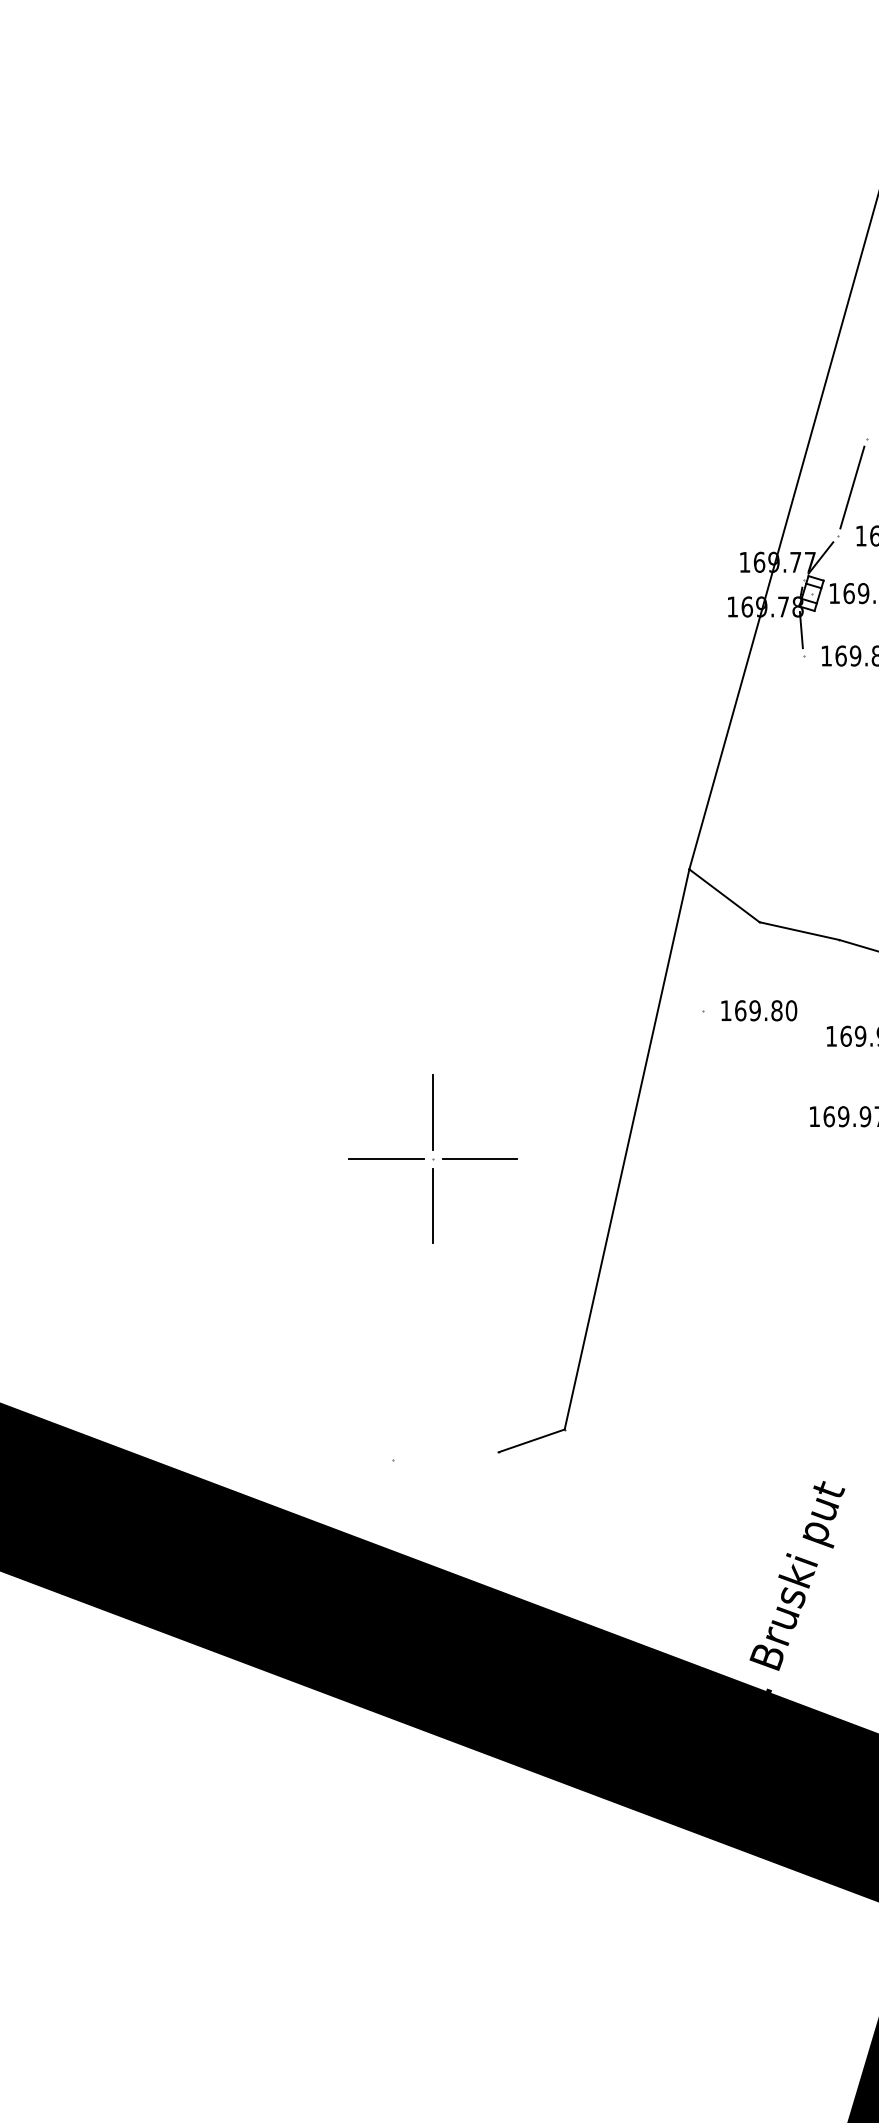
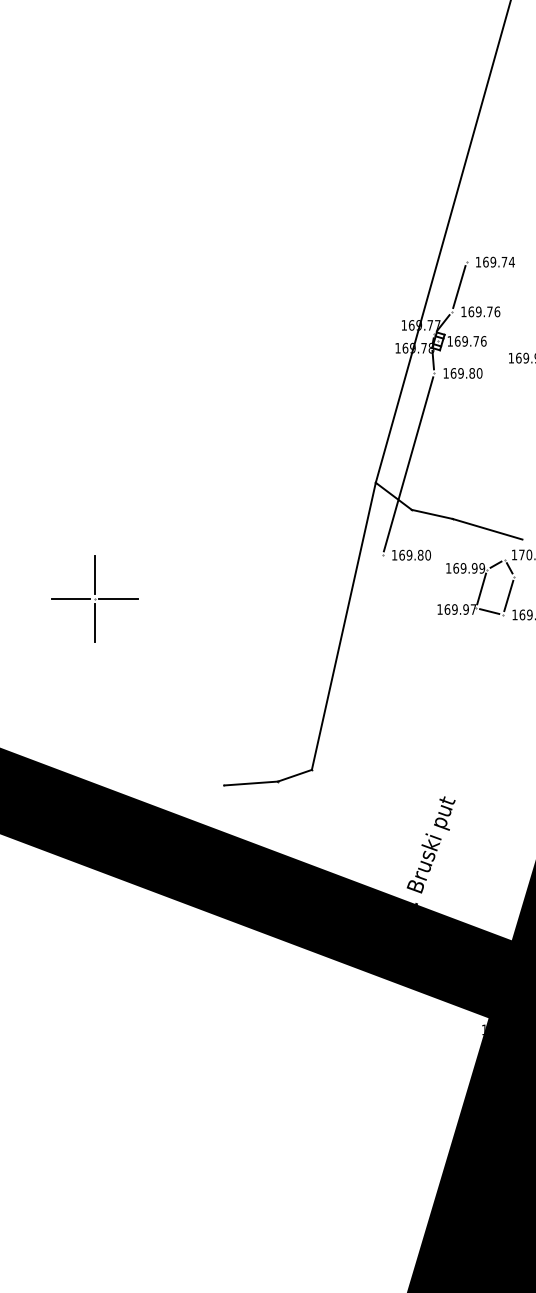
line: (753, 833) -> (408, 464), added
part: (433, 1157) -> (94, 598), moved
line: (444, 1456) -> (250, 783), added

